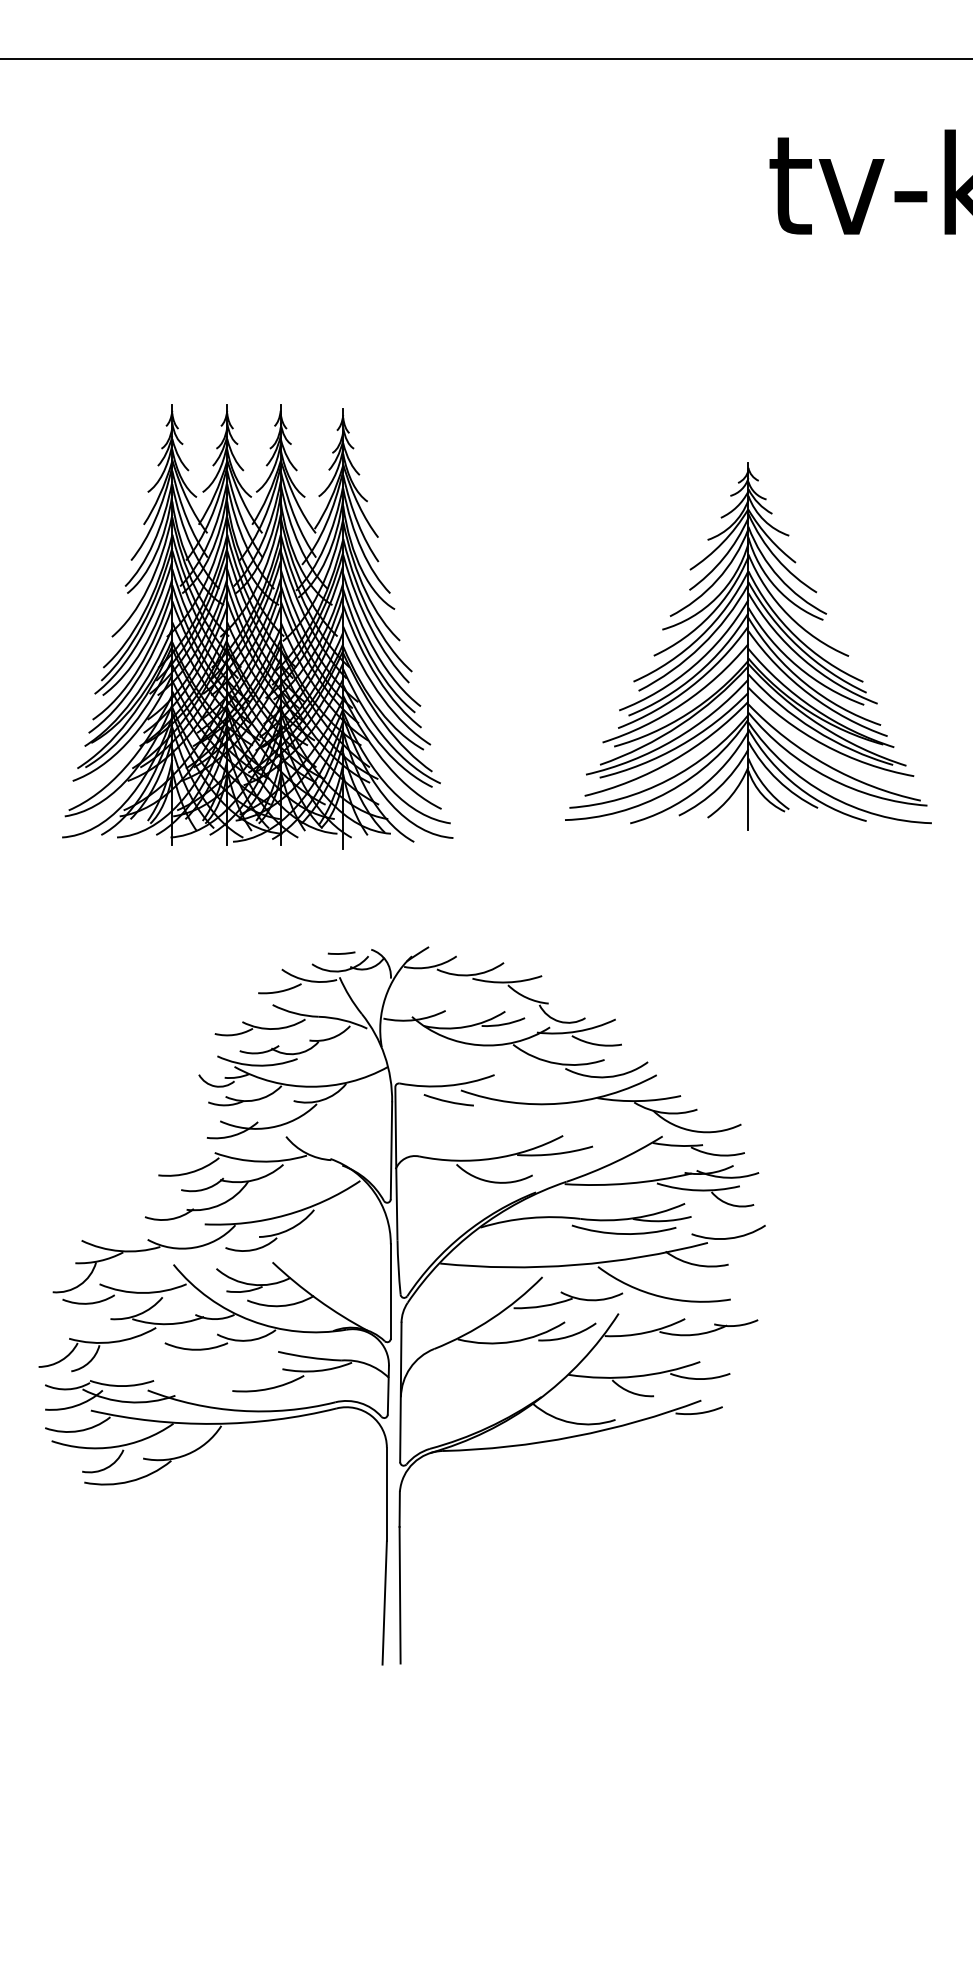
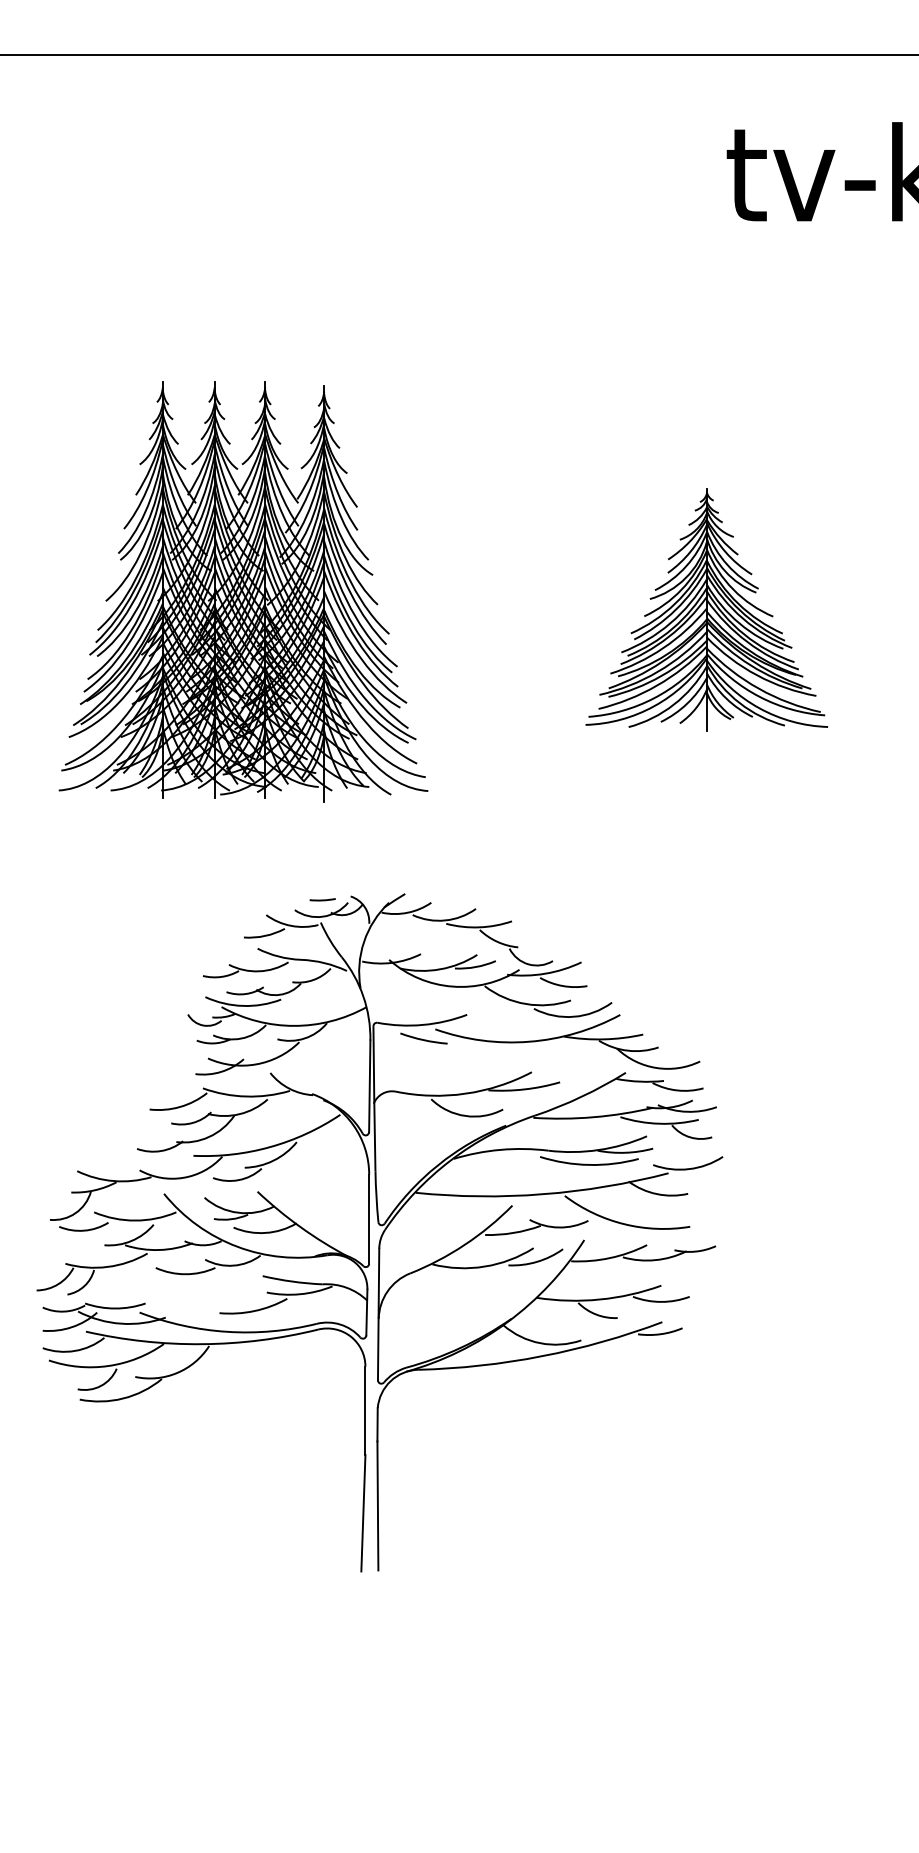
part: (748, 646) -> (706, 610), size x0.7

